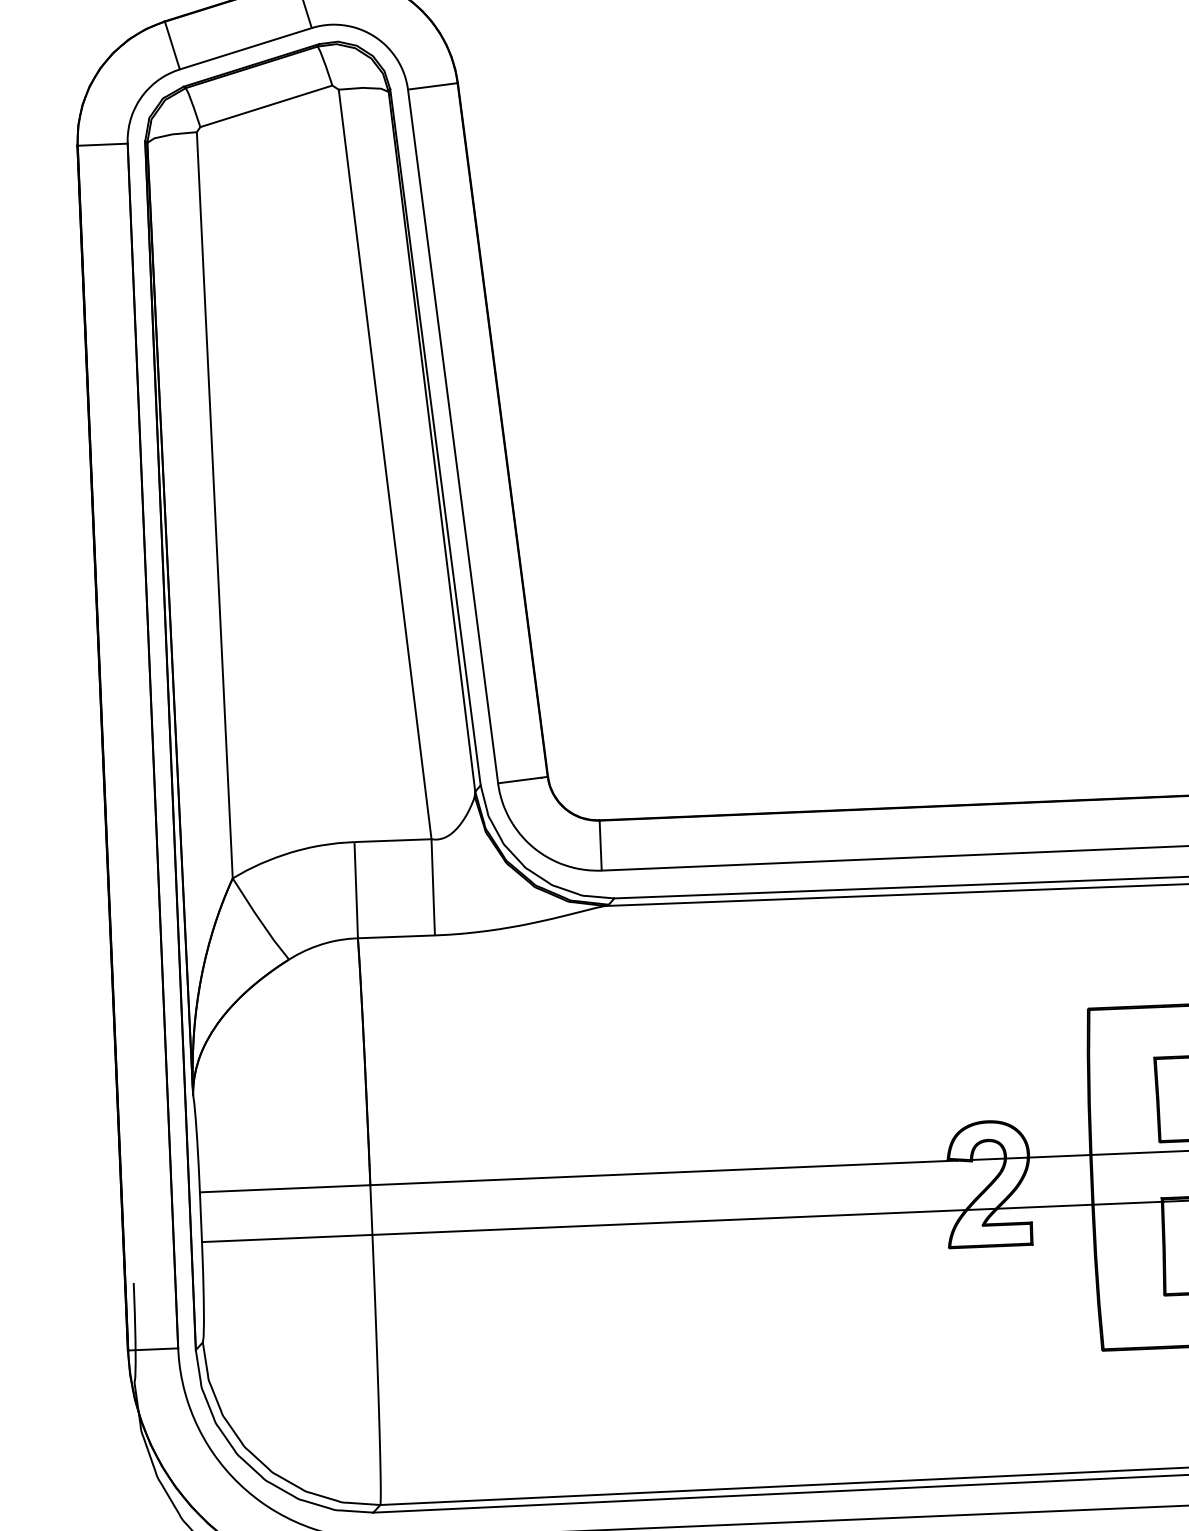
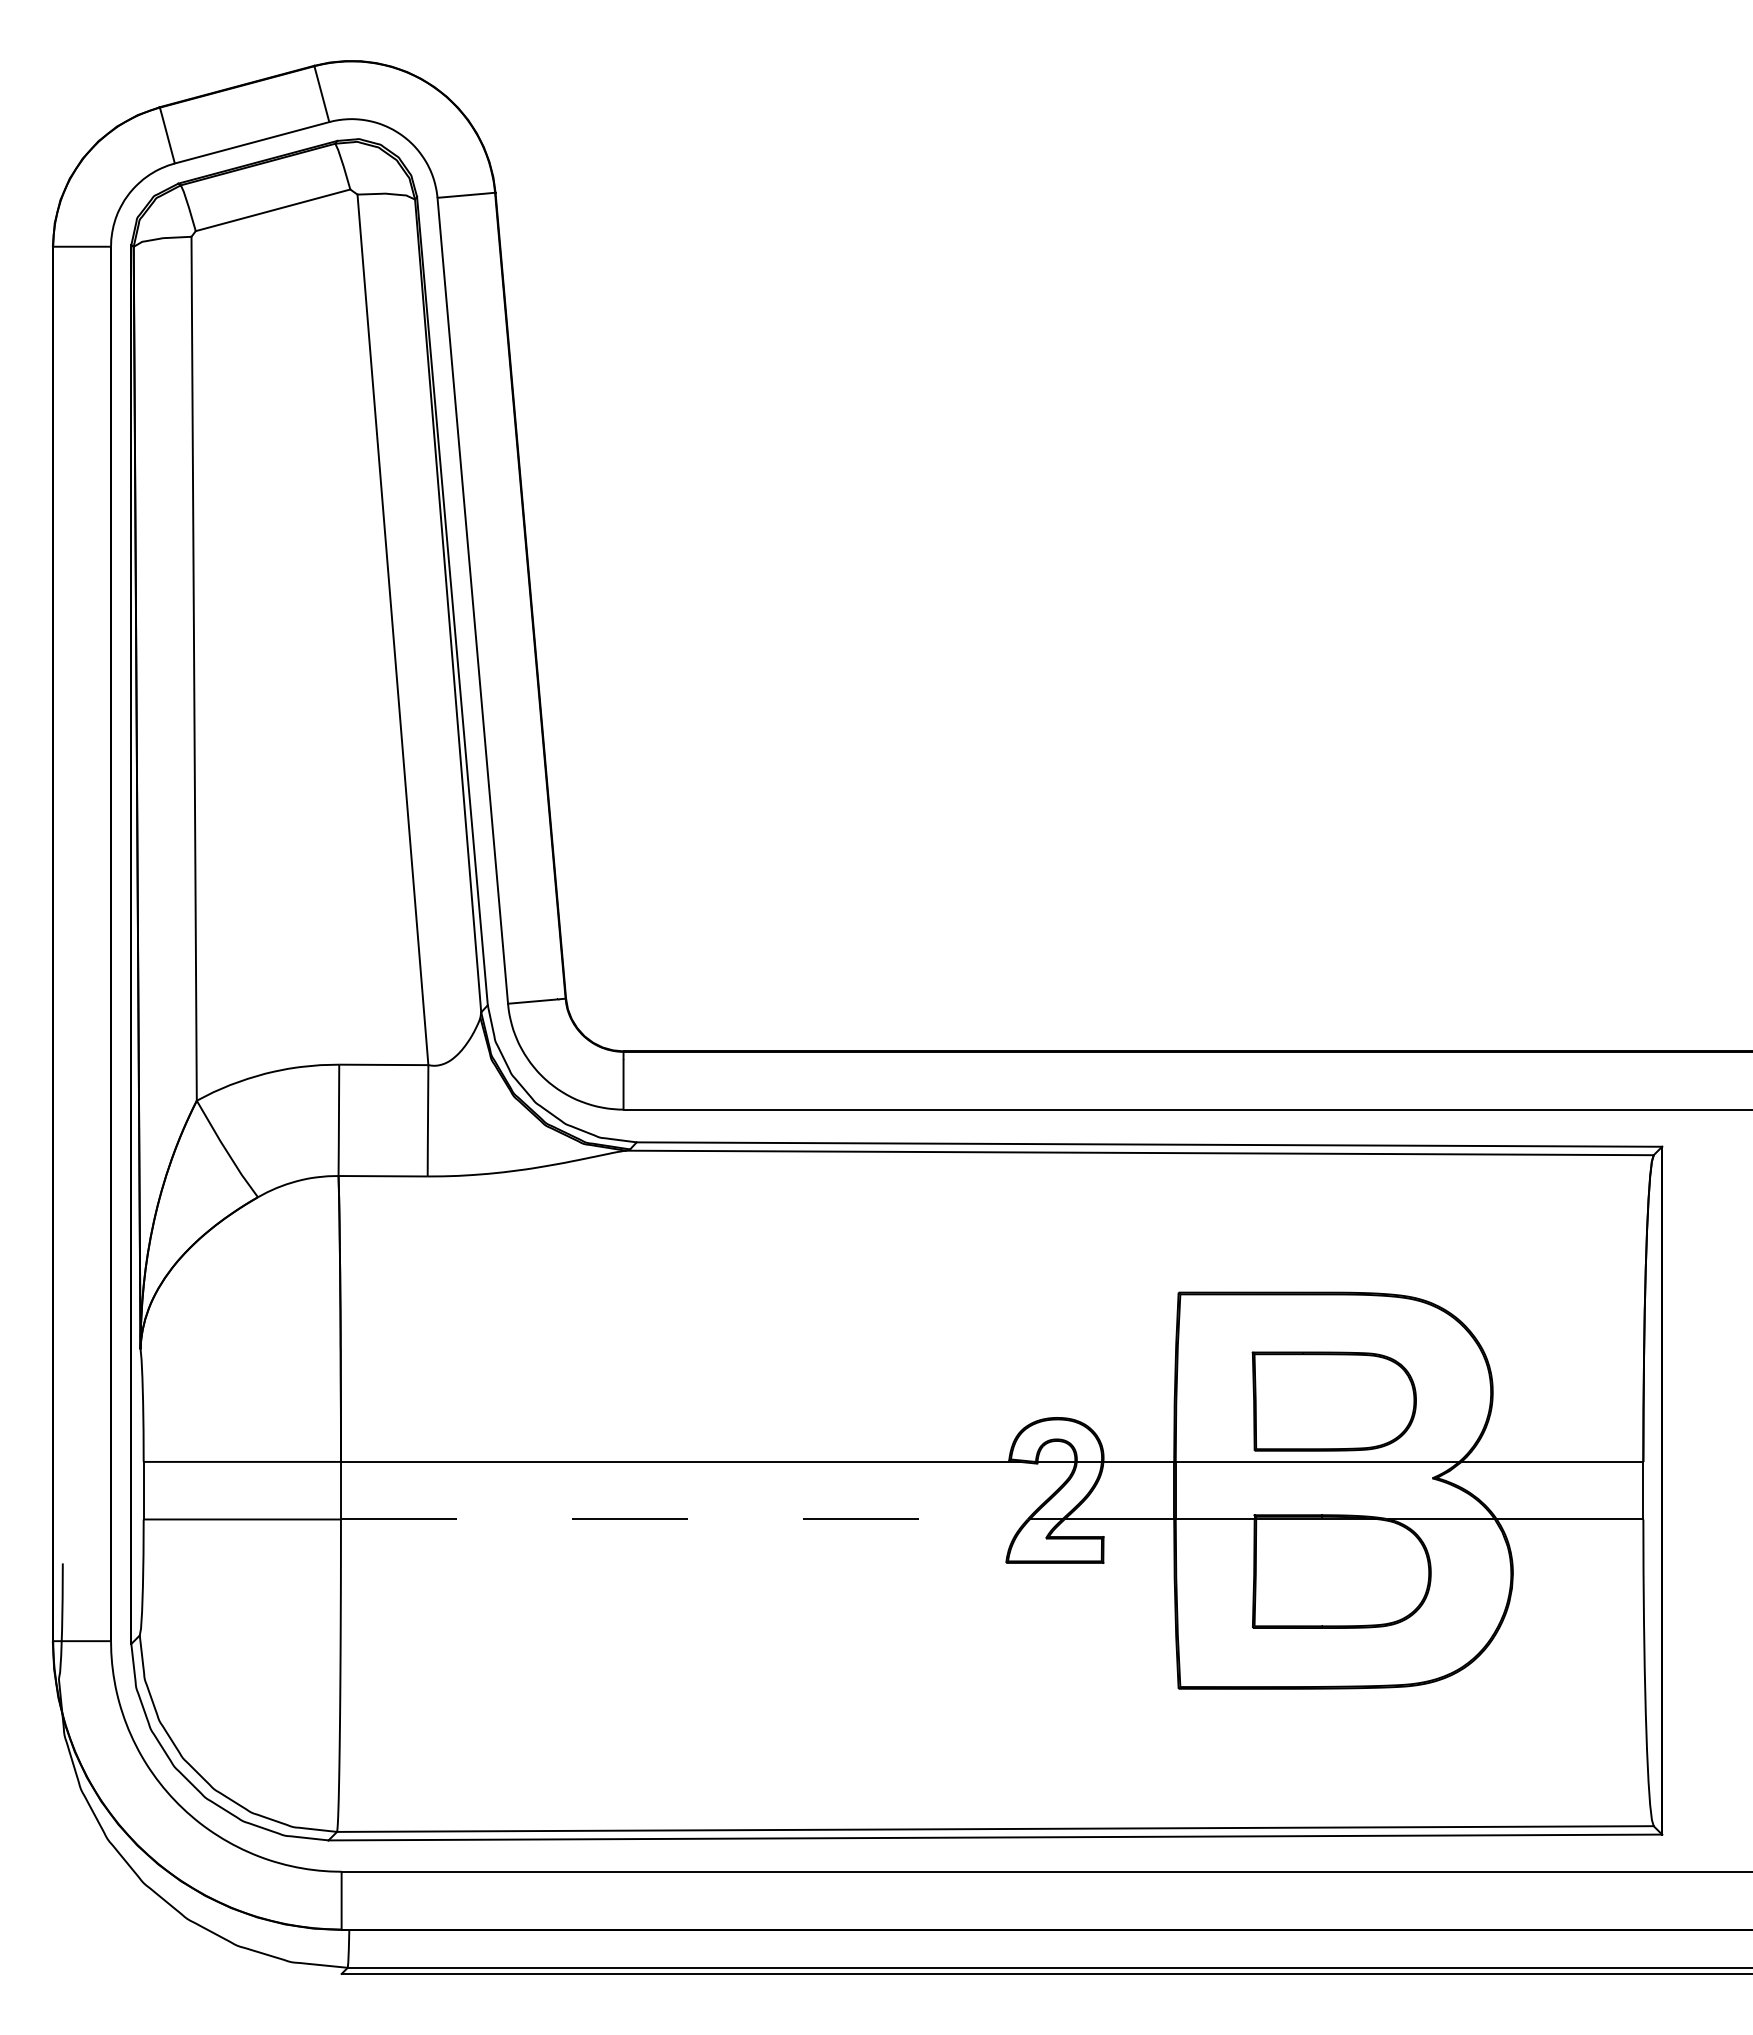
line: (669, 1222) -> (684, 1519), solid -> dashed

